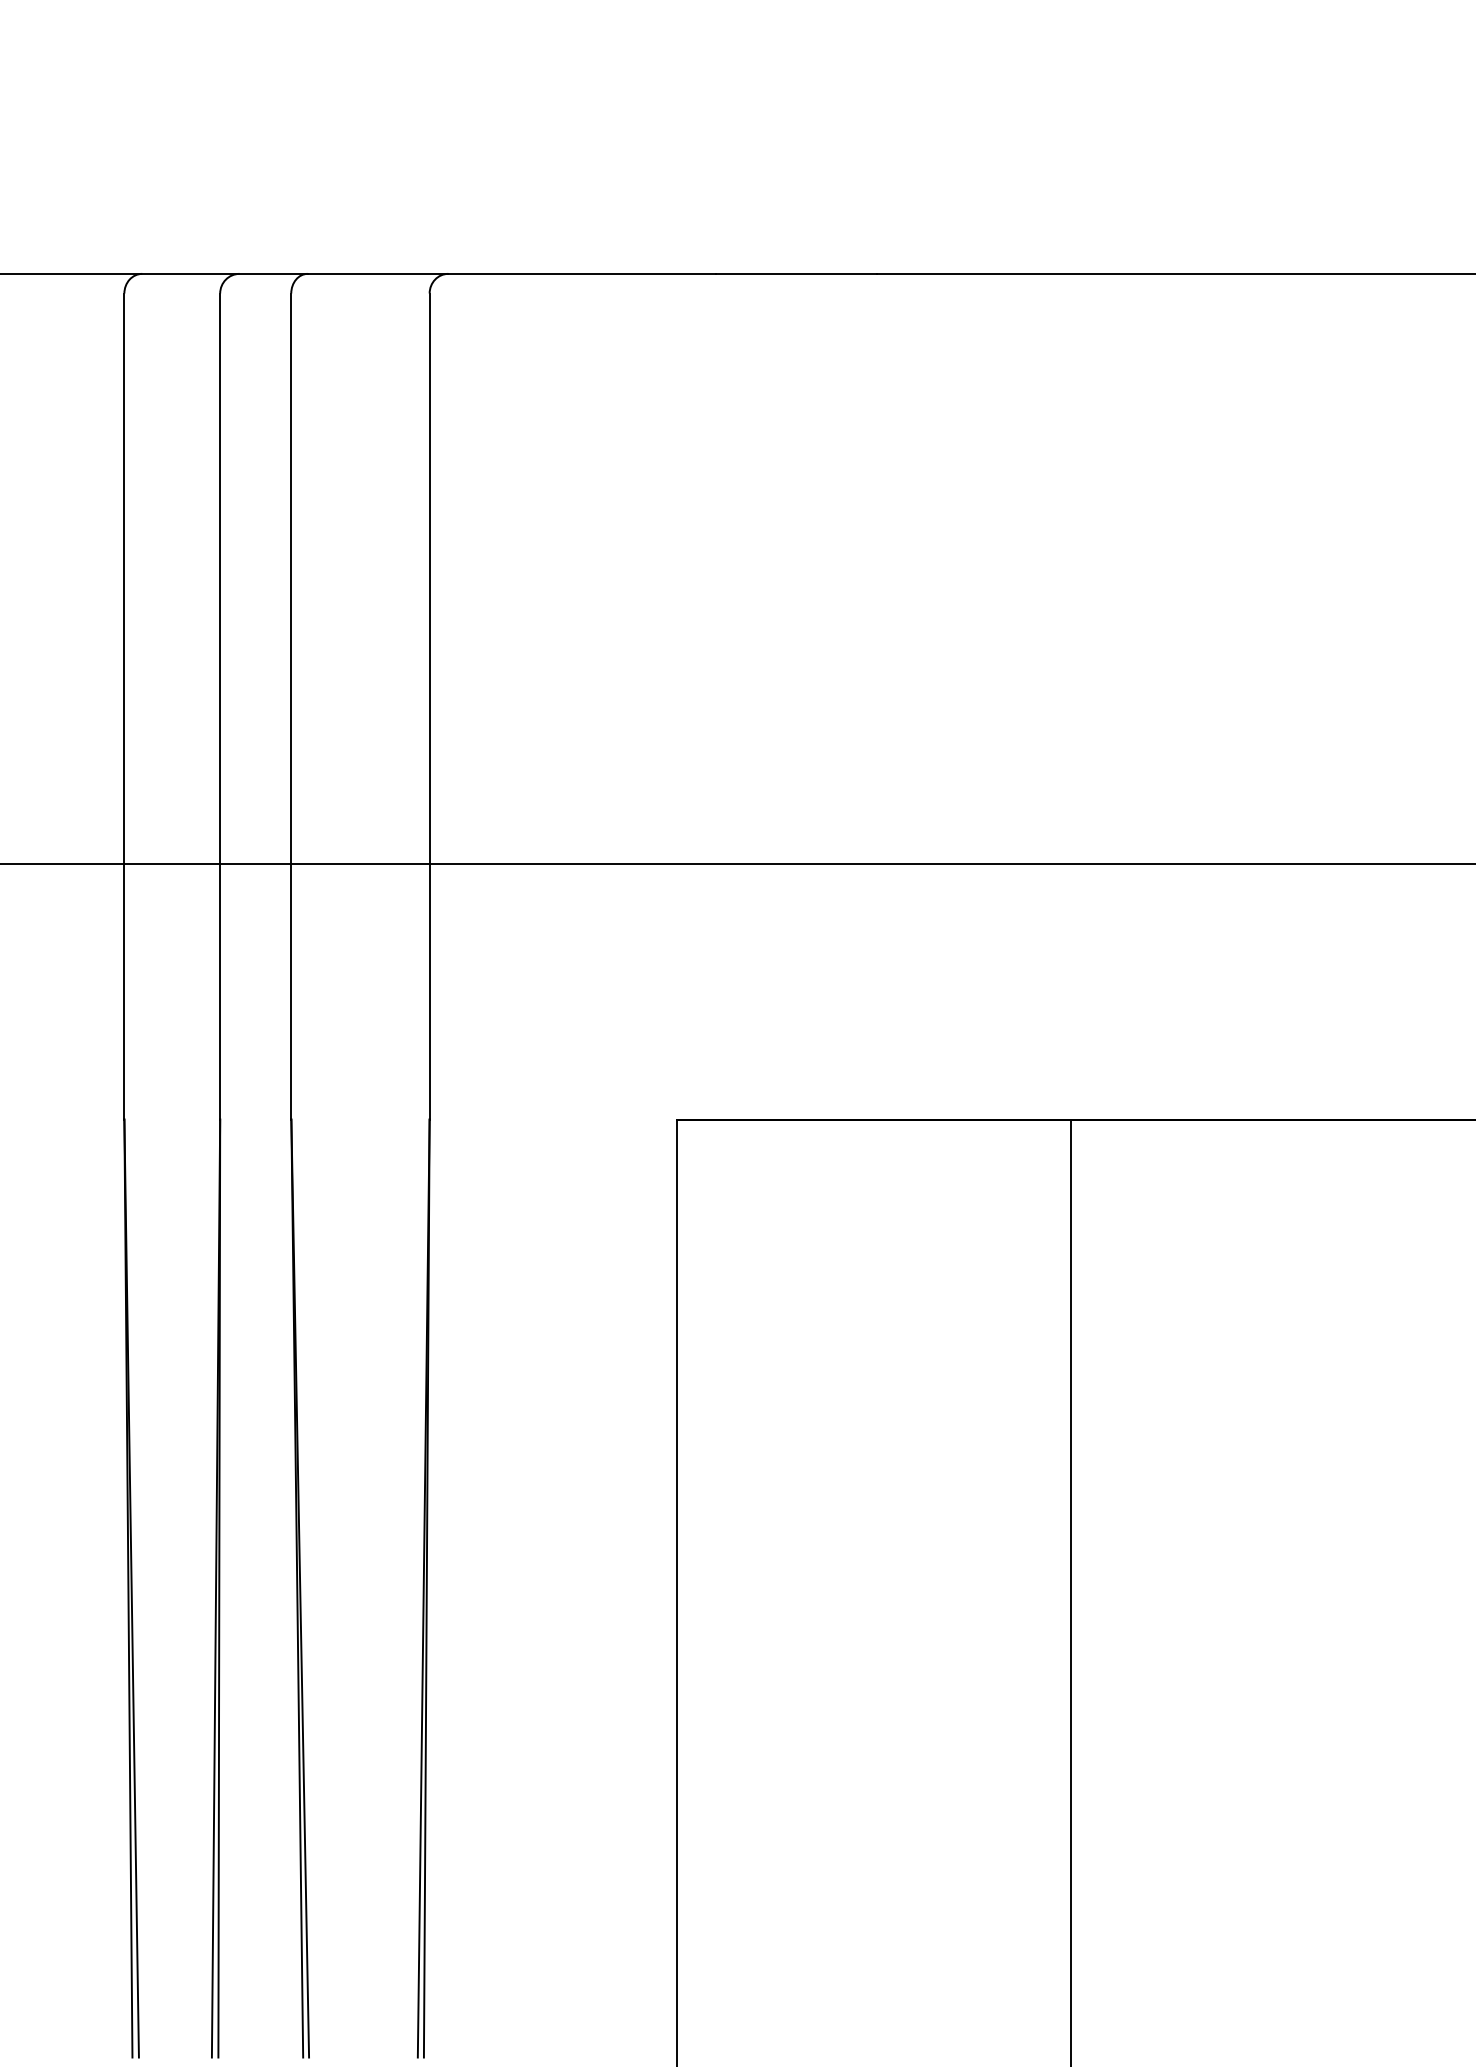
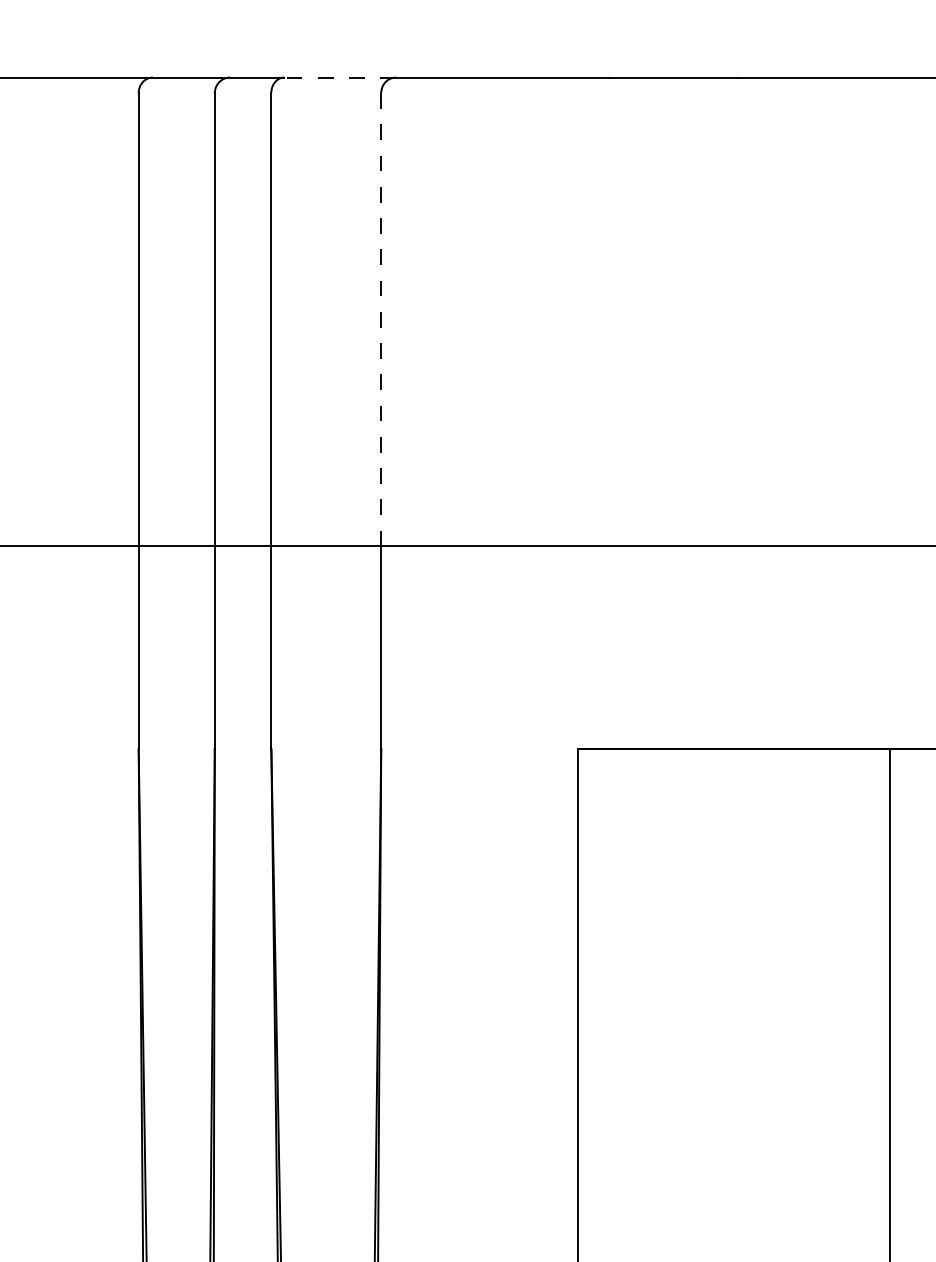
line: (377, 273) -> (339, 77), solid -> dashed
line: (429, 579) -> (381, 320), solid -> dashed

